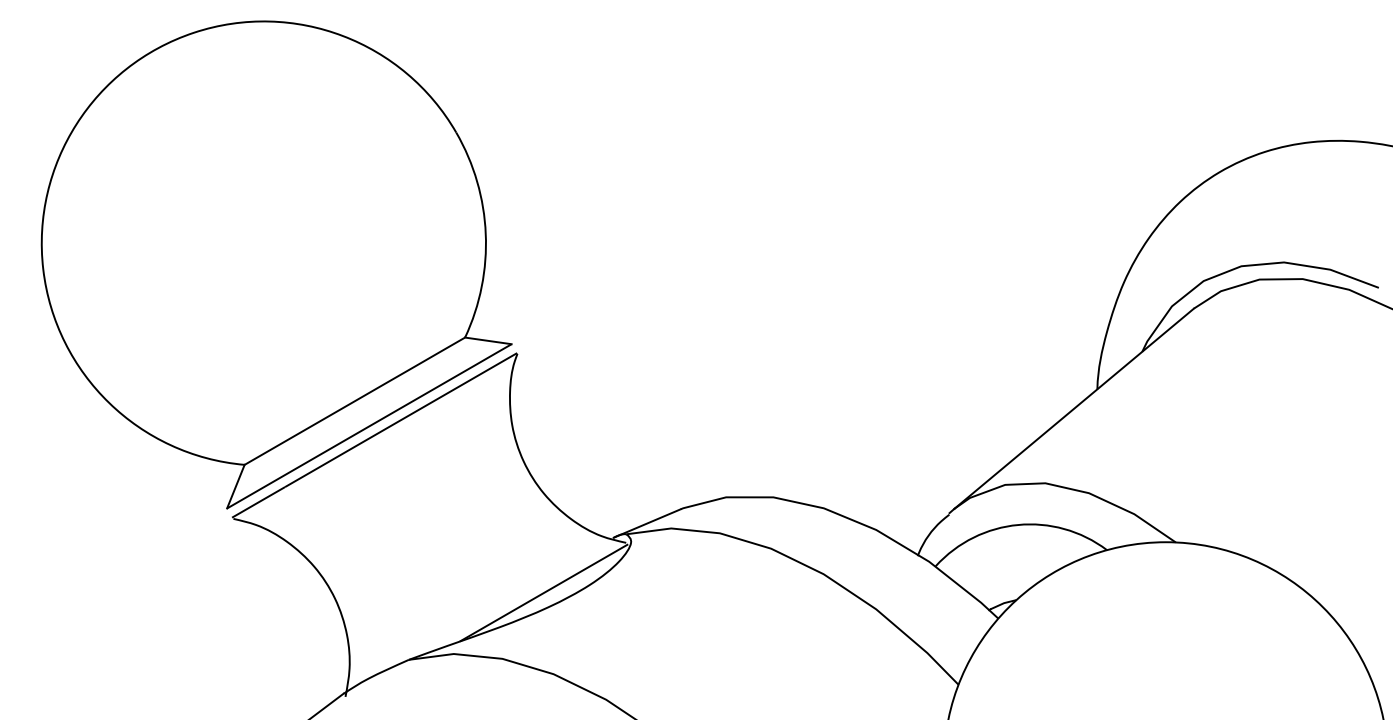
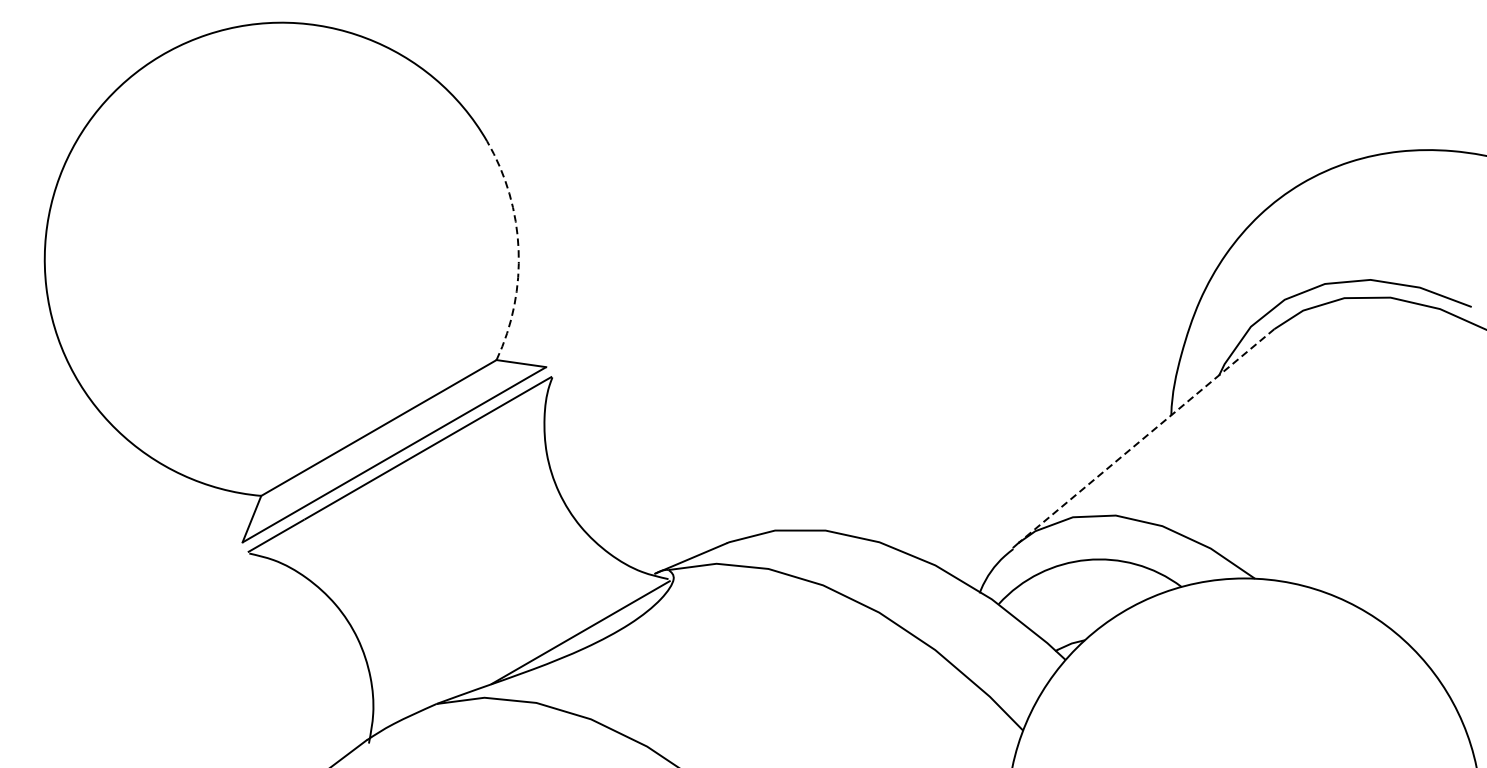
arc: (485, 233) -> (518, 248), solid -> dashed
line: (1073, 409) -> (1145, 436), solid -> dashed

